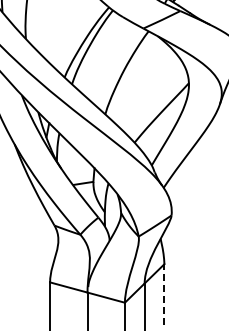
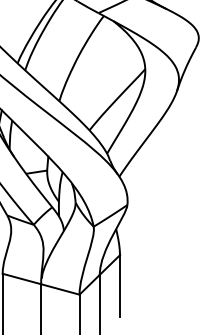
line: (164, 293) -> (120, 285), dashed -> solid

